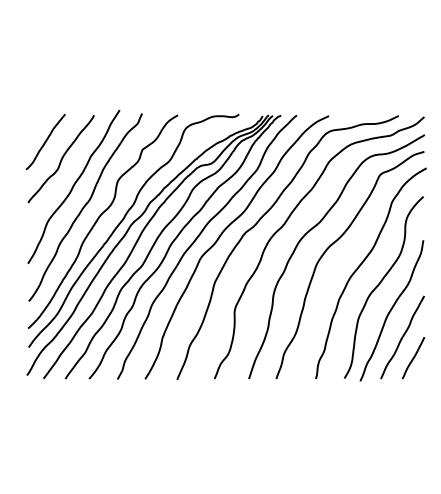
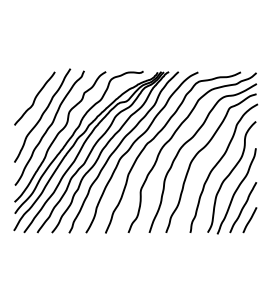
line: (45, 140) -> (25, 87), removed

